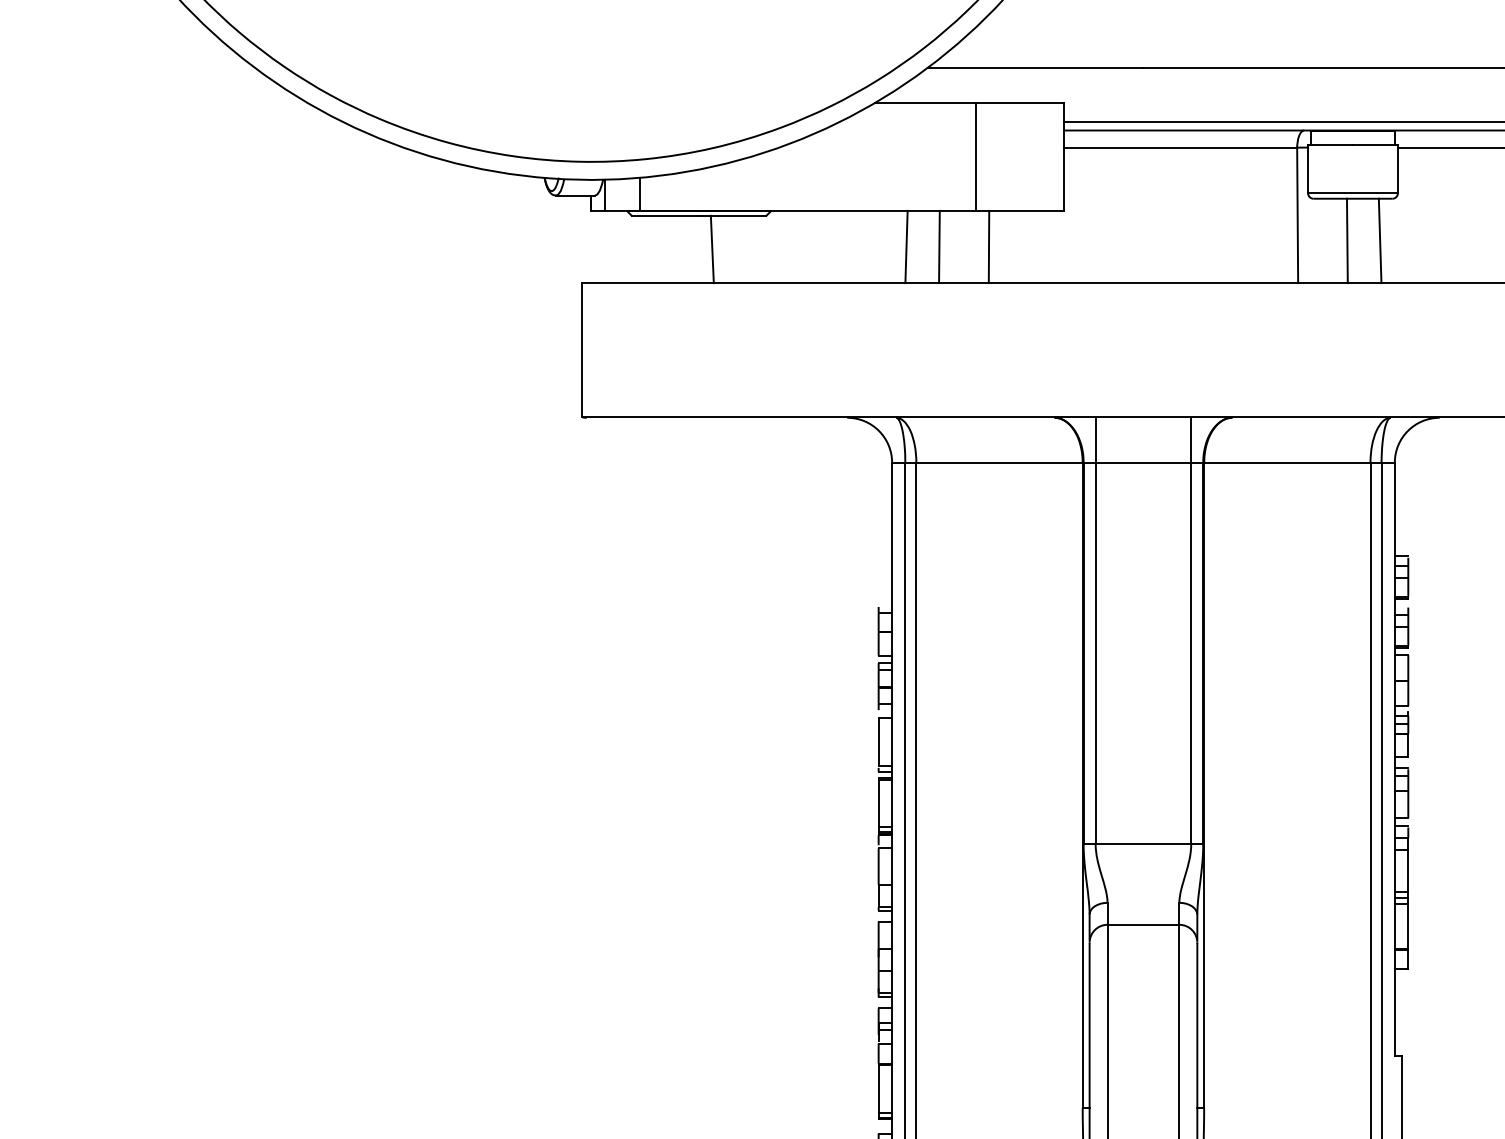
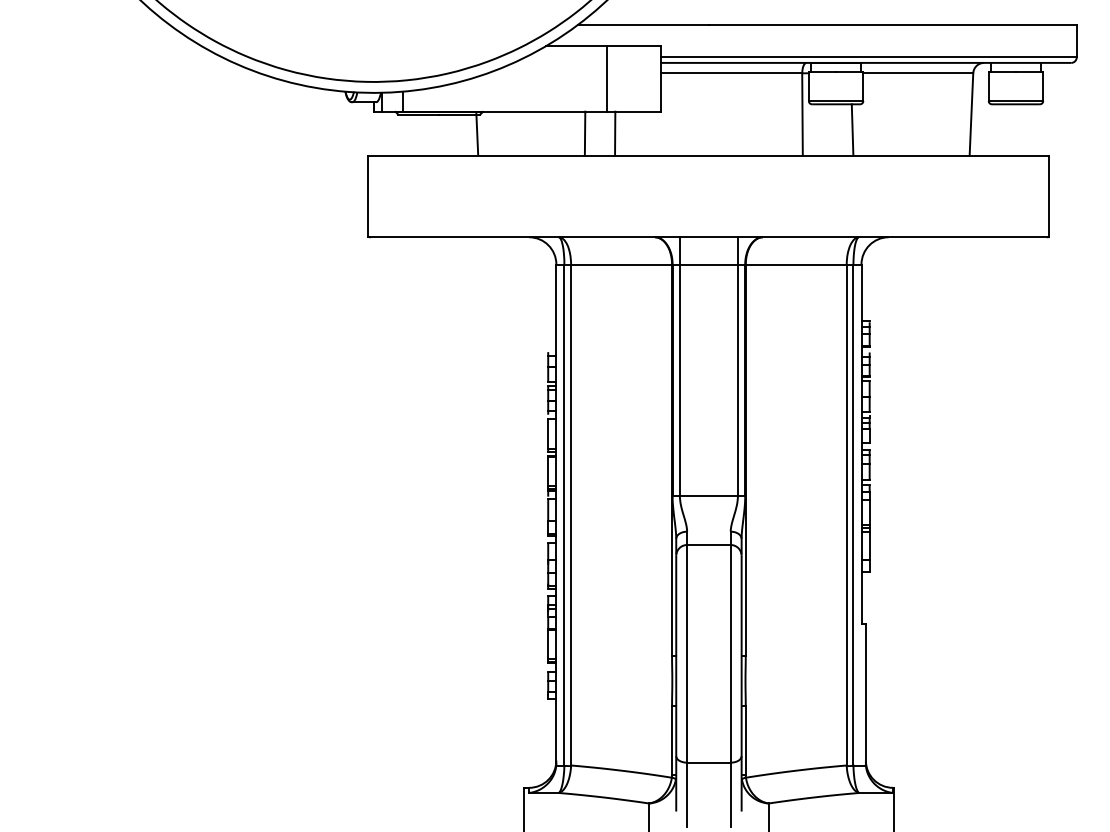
line: (1347, 240) -> (832, 129), removed
line: (905, 246) -> (564, 133), removed
line: (712, 248) -> (477, 133), moved

